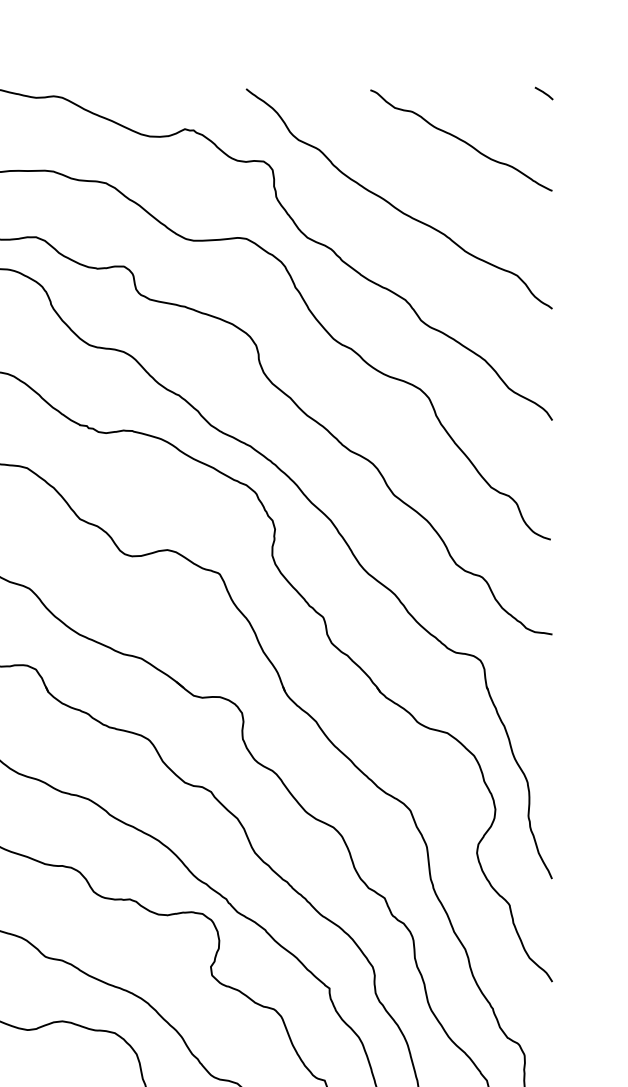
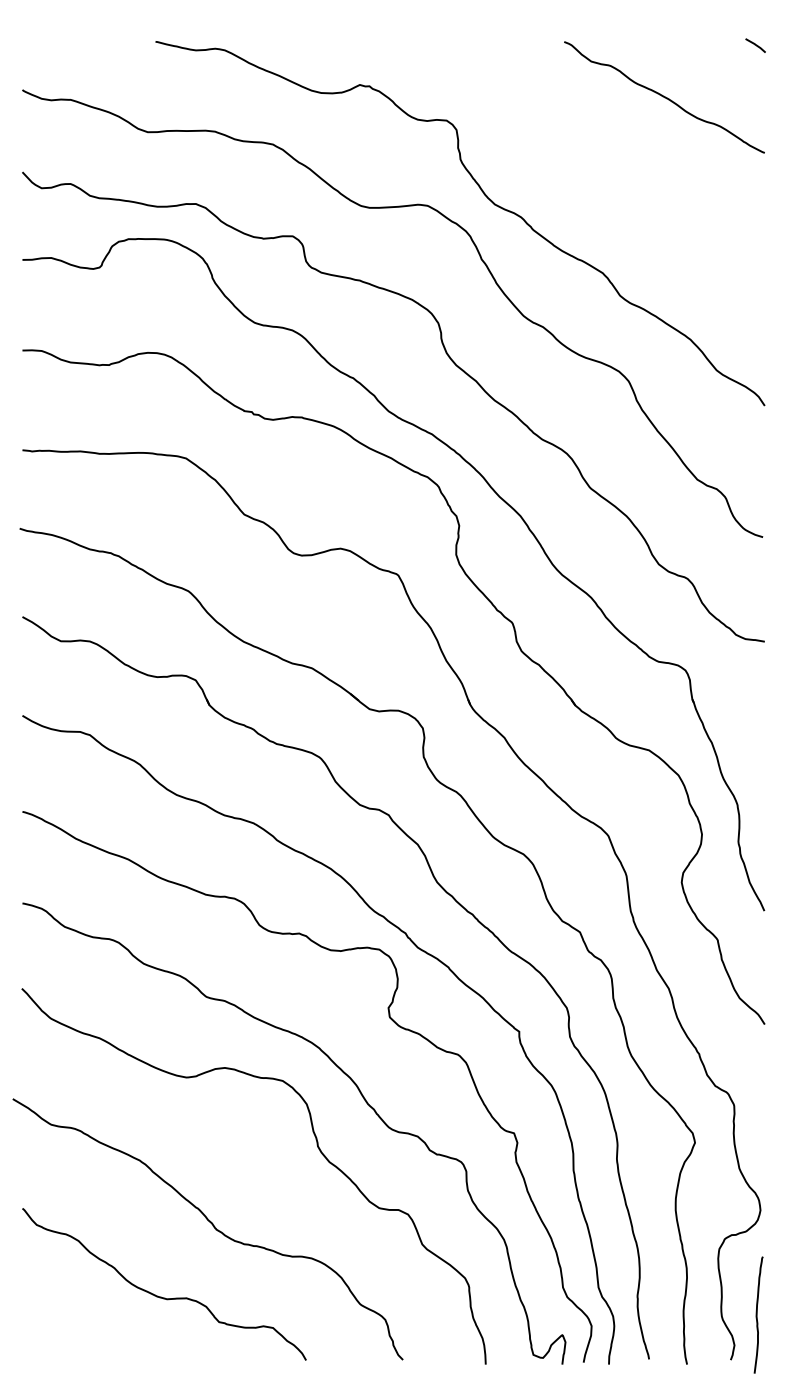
curve: (393, 205) -> (589, 168), removed

